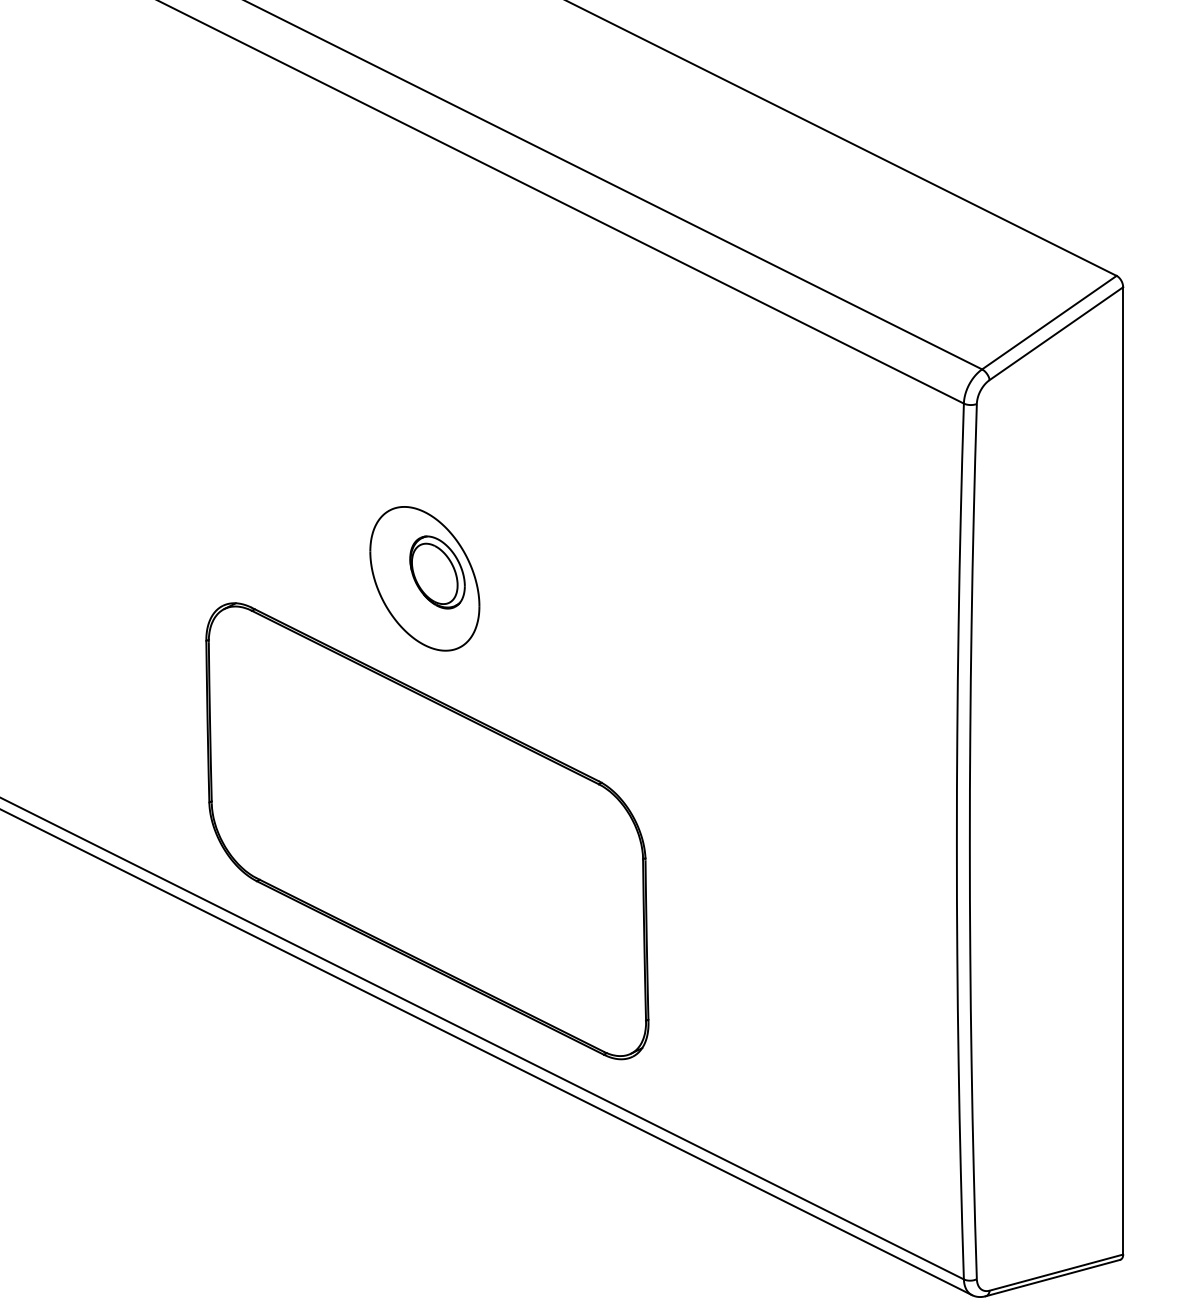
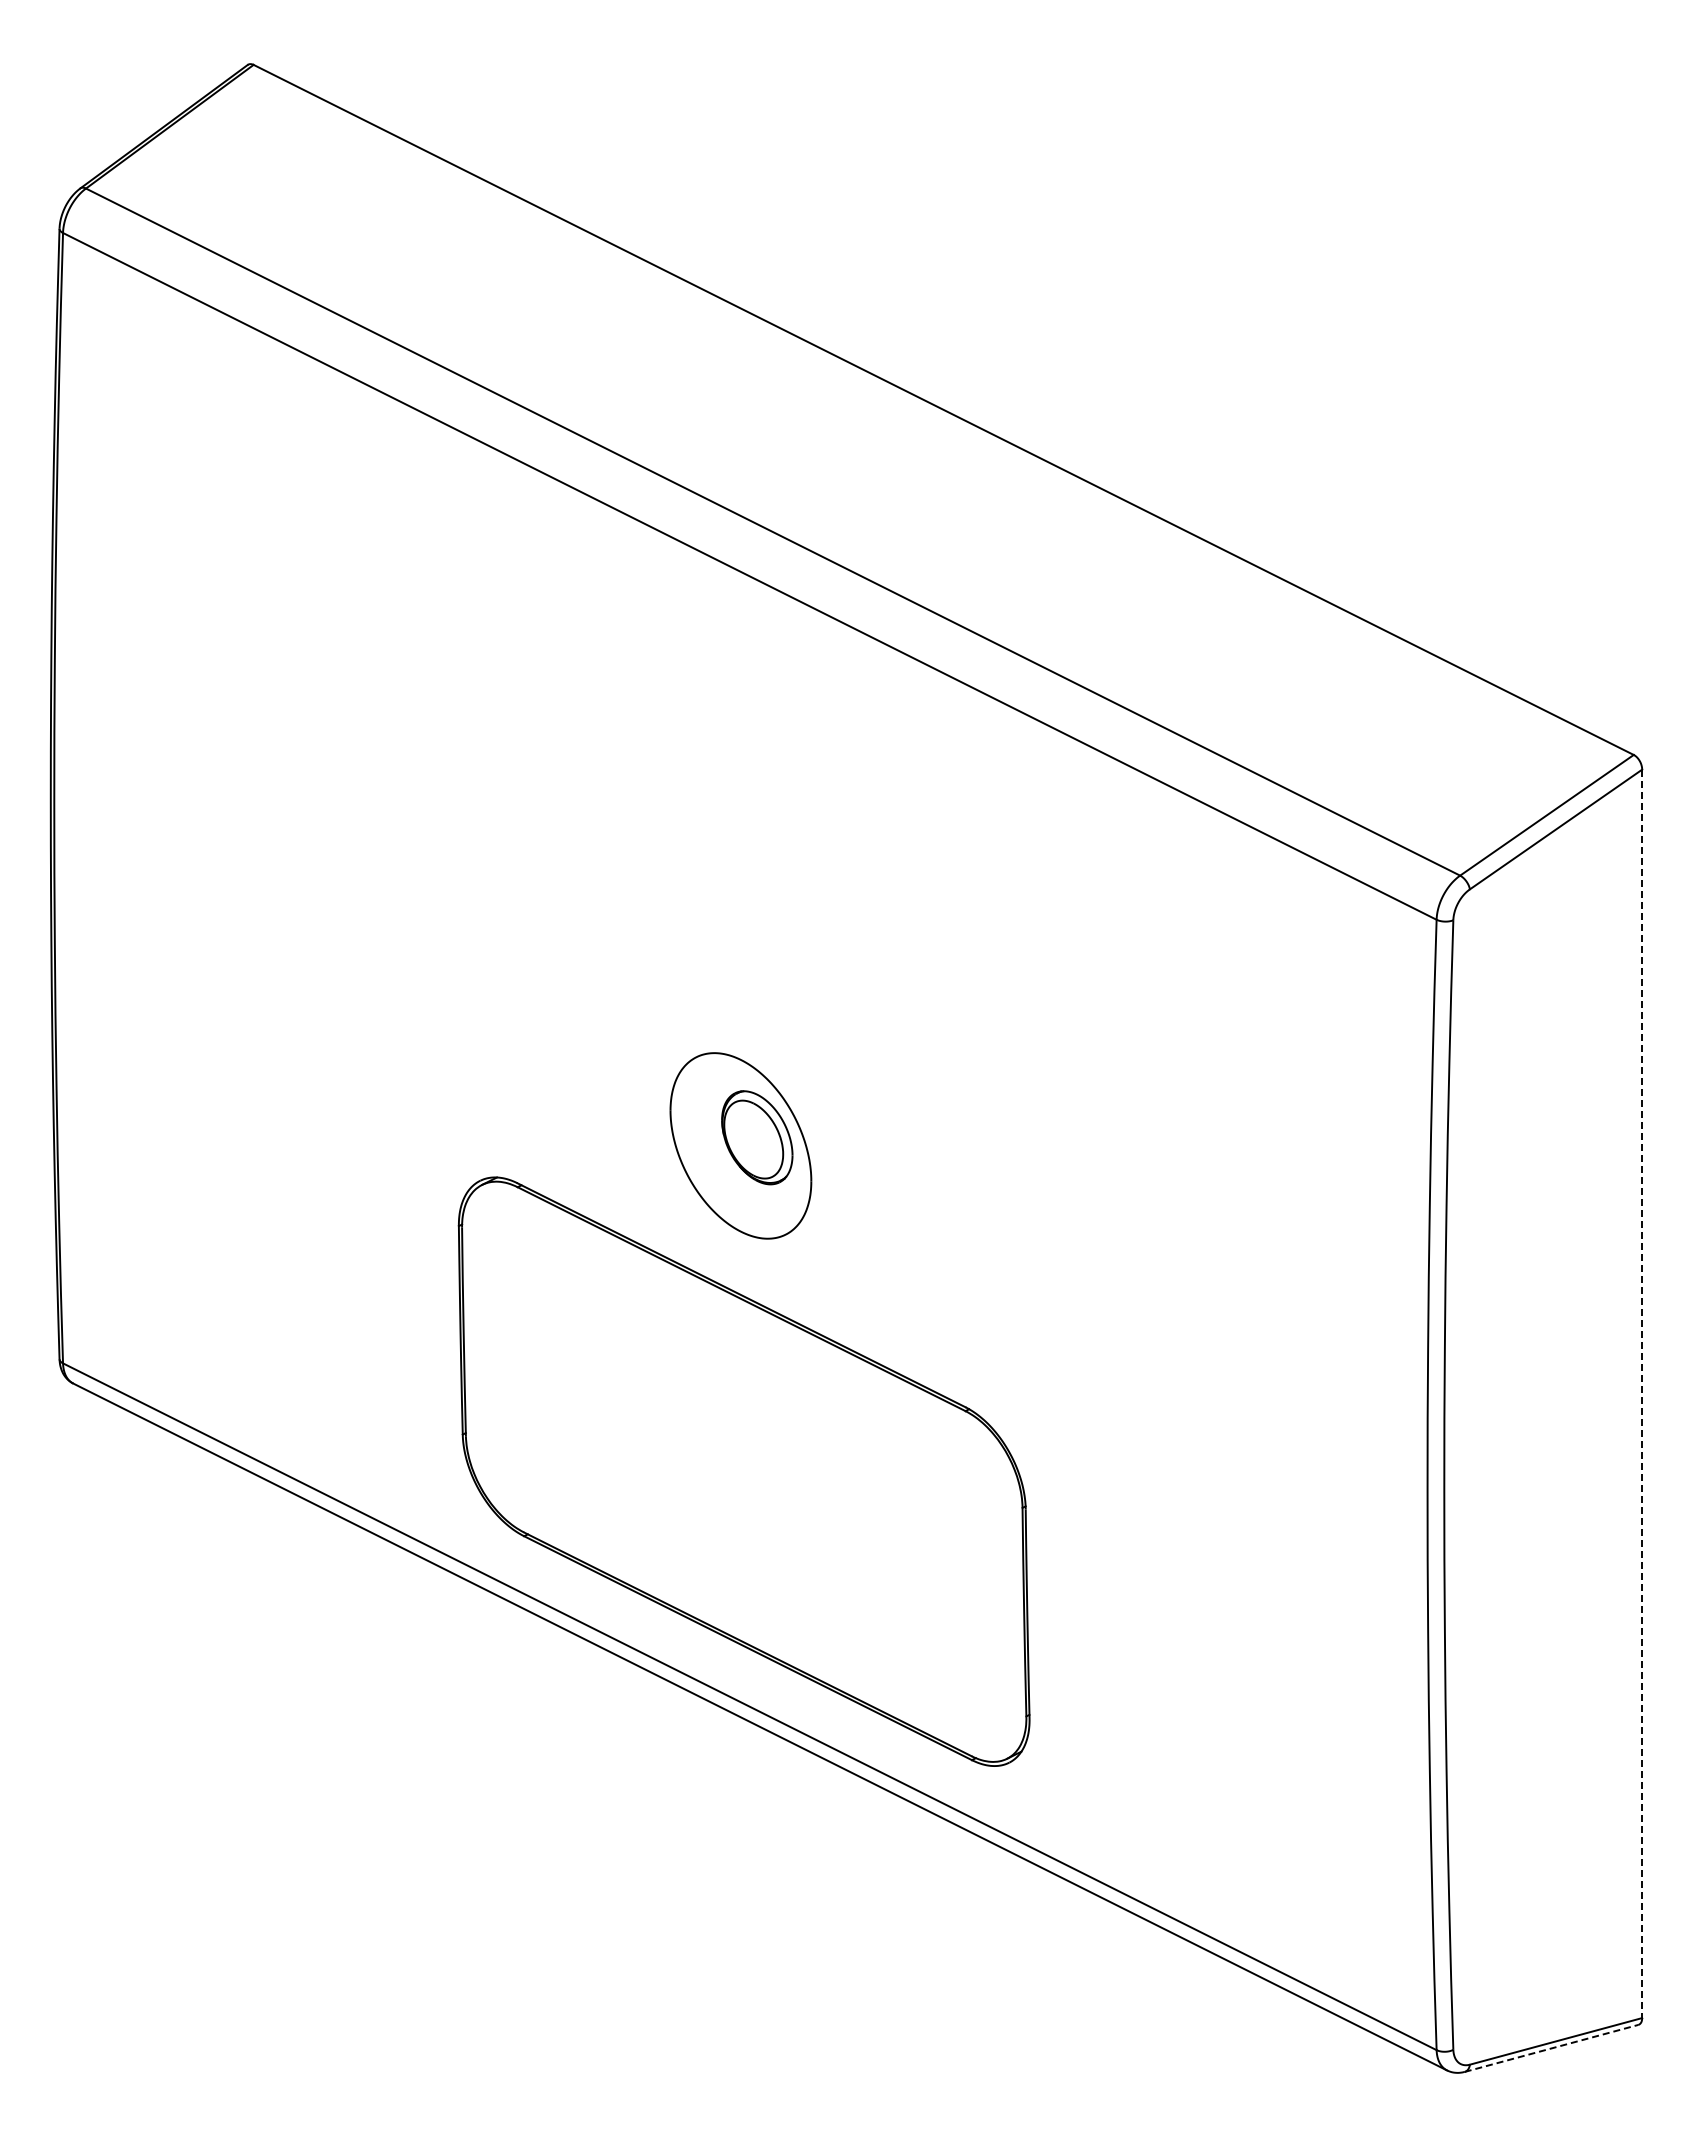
line: (1123, 771) -> (1642, 1394), solid -> dashed
line: (1052, 1278) -> (1551, 2048), solid -> dashed

